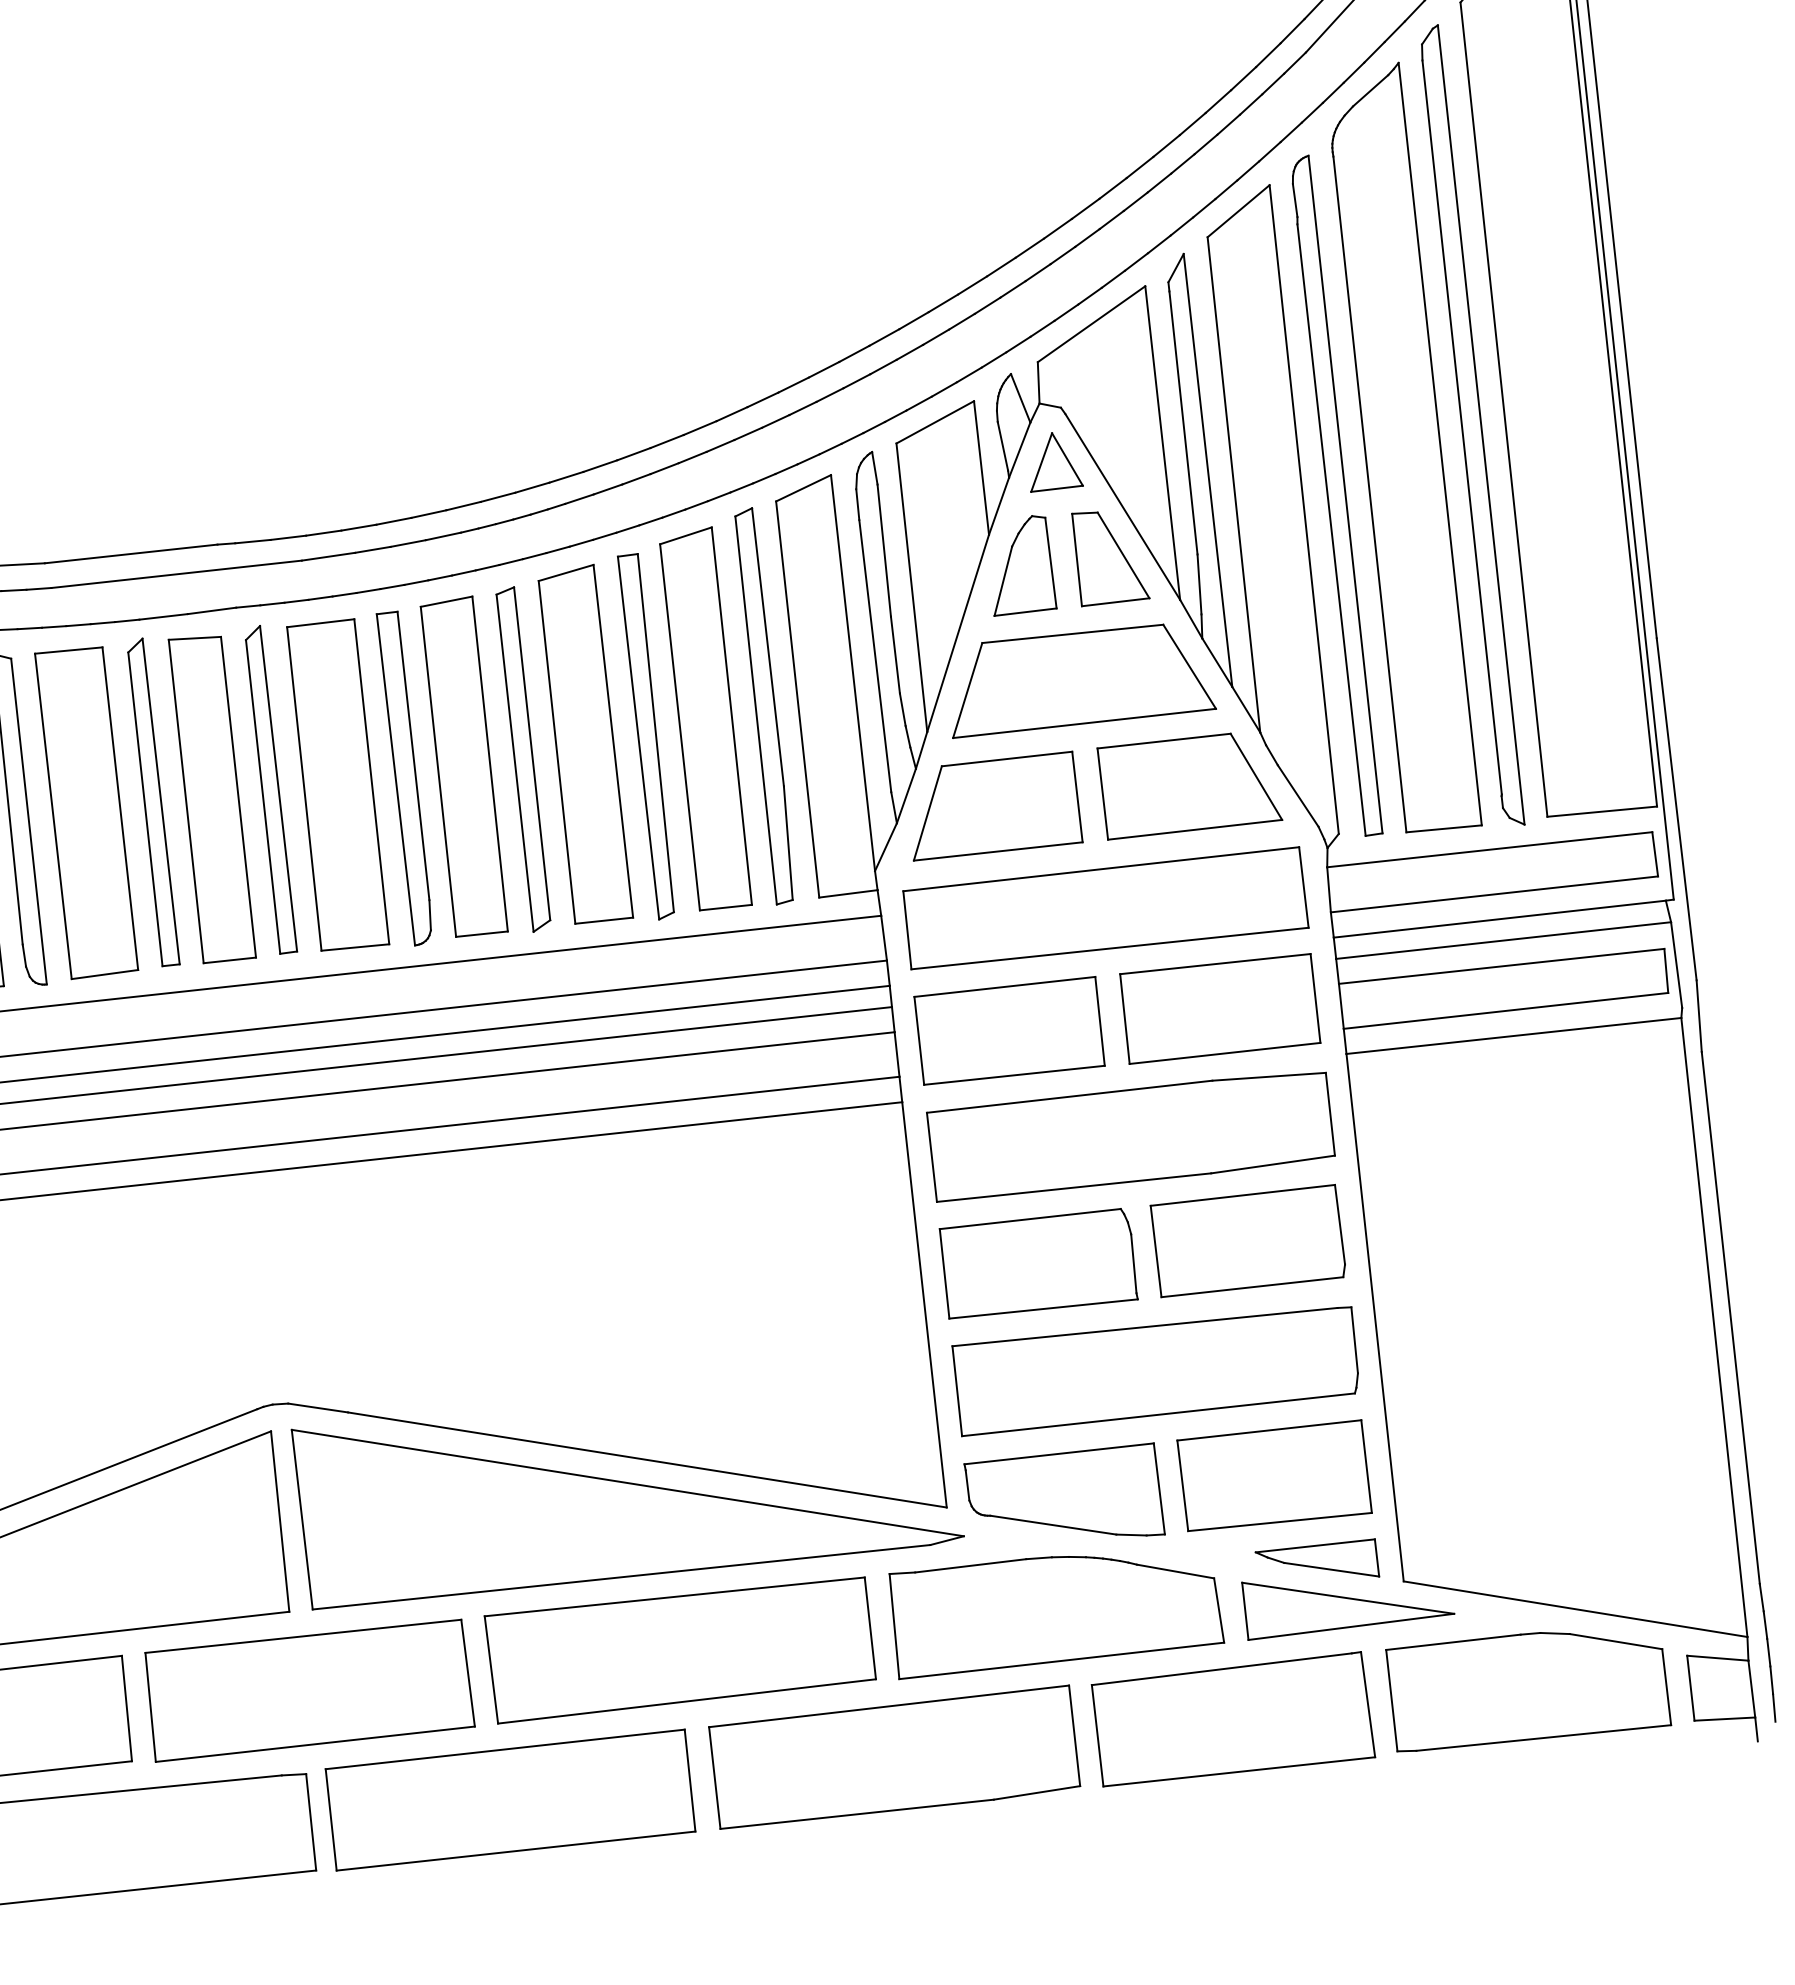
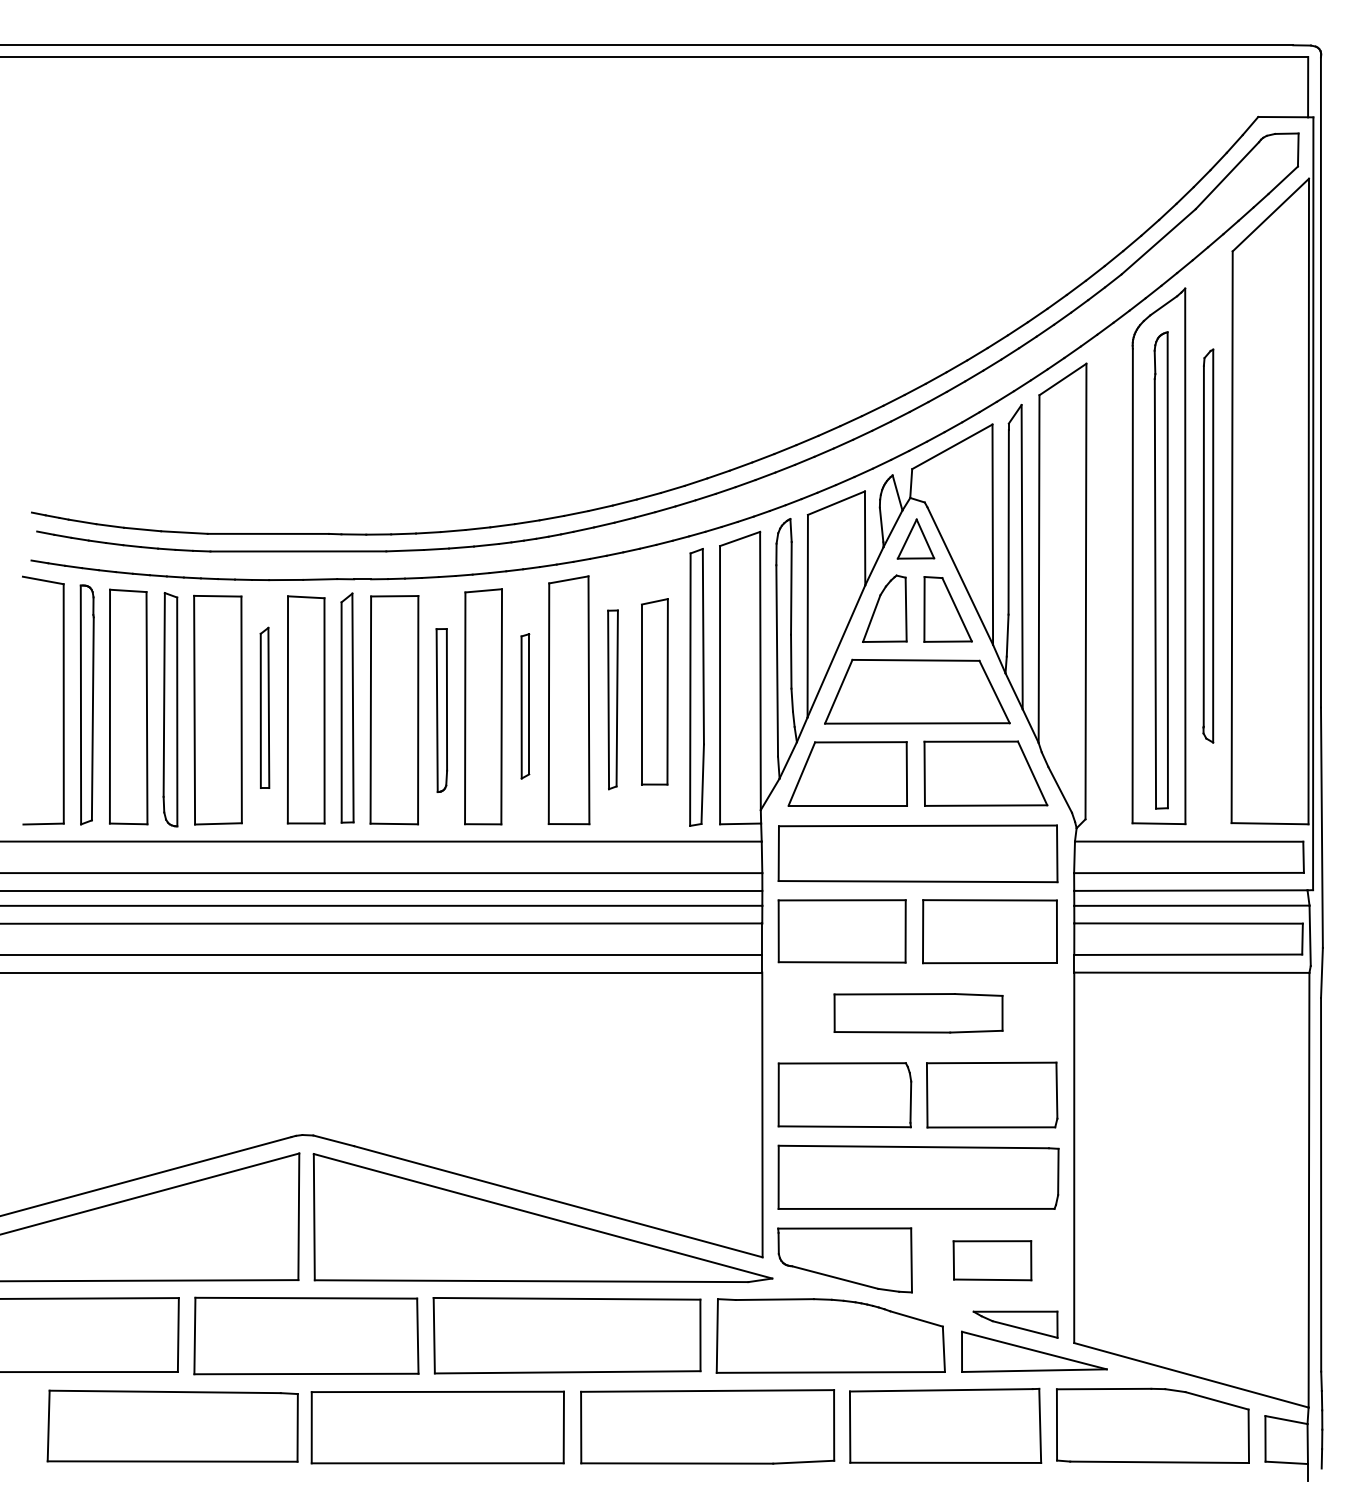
part: (1471, 425) -> (1208, 545), size x0.7
part: (1335, 496) -> (1160, 570), moved
part: (705, 718) -> (654, 691), size x0.7
part: (646, 736) -> (612, 699), size x0.7
part: (523, 759) -> (525, 706), size x0.6
part: (404, 778) -> (441, 710), size x0.7
part: (152, 801) -> (264, 707), size x0.7
part: (1131, 1136) -> (918, 1013), size x0.6
part: (1274, 1476) -> (992, 1260), size x0.6

